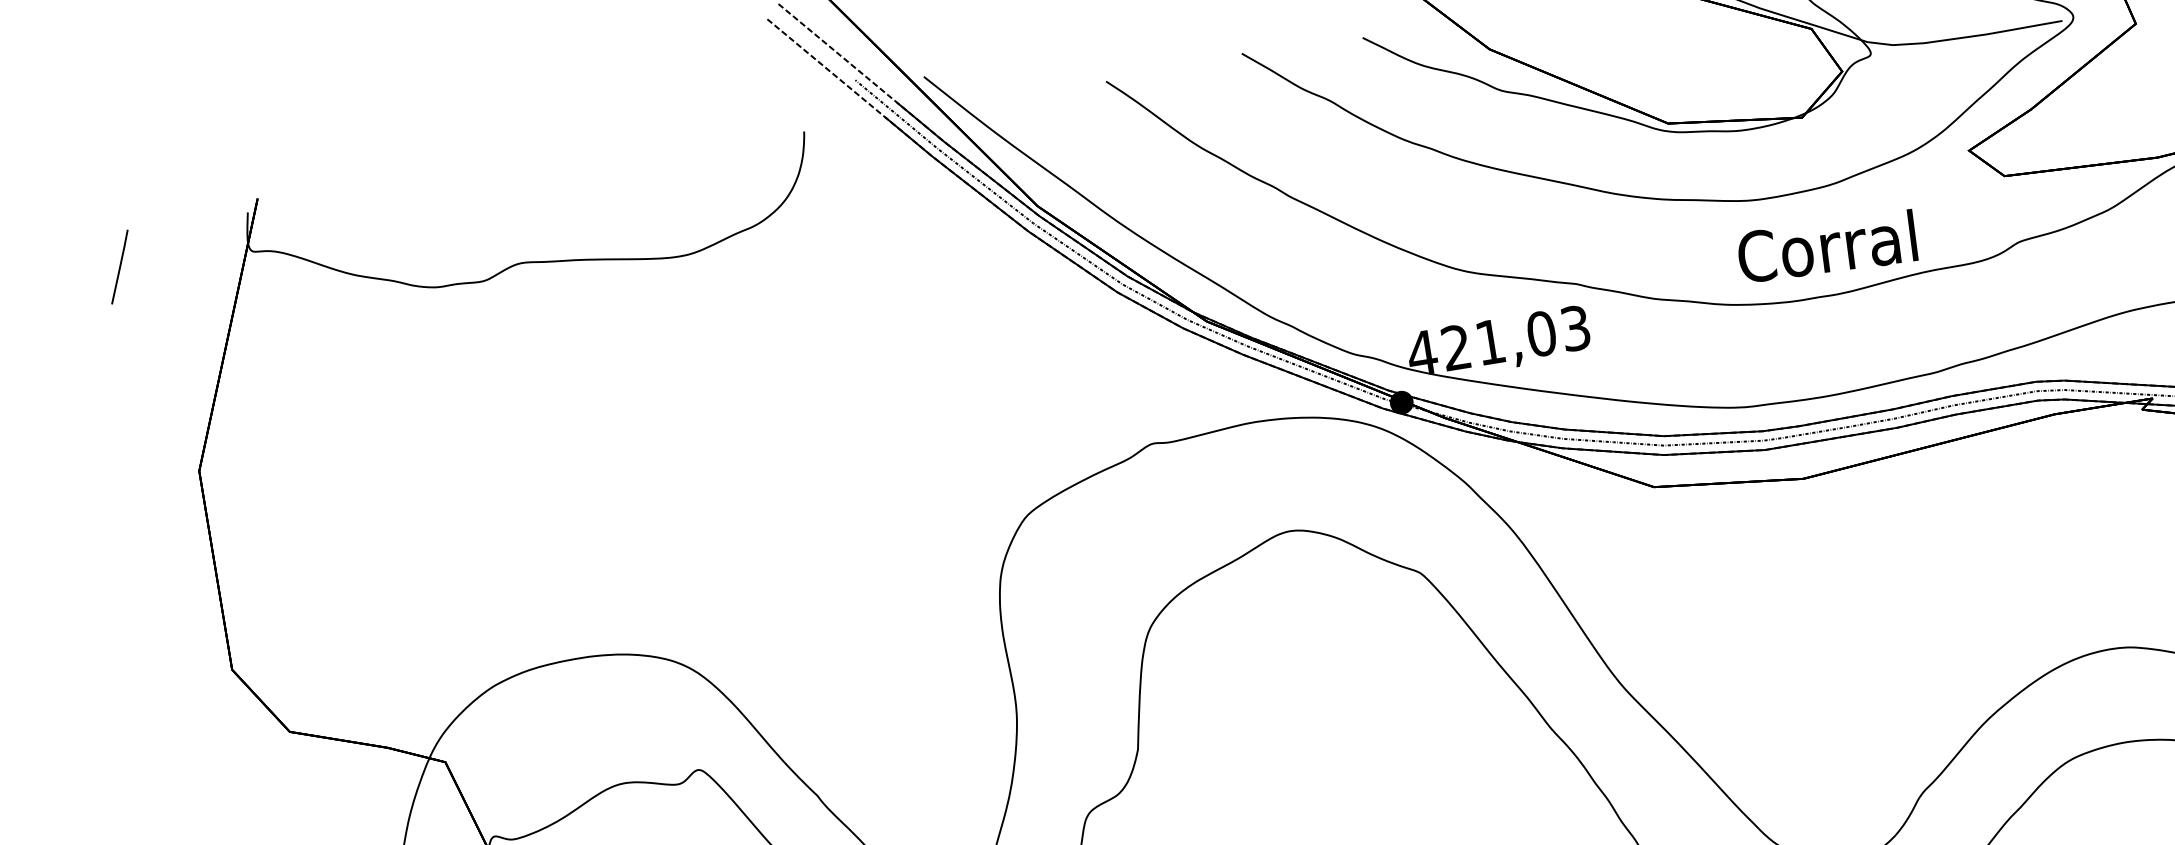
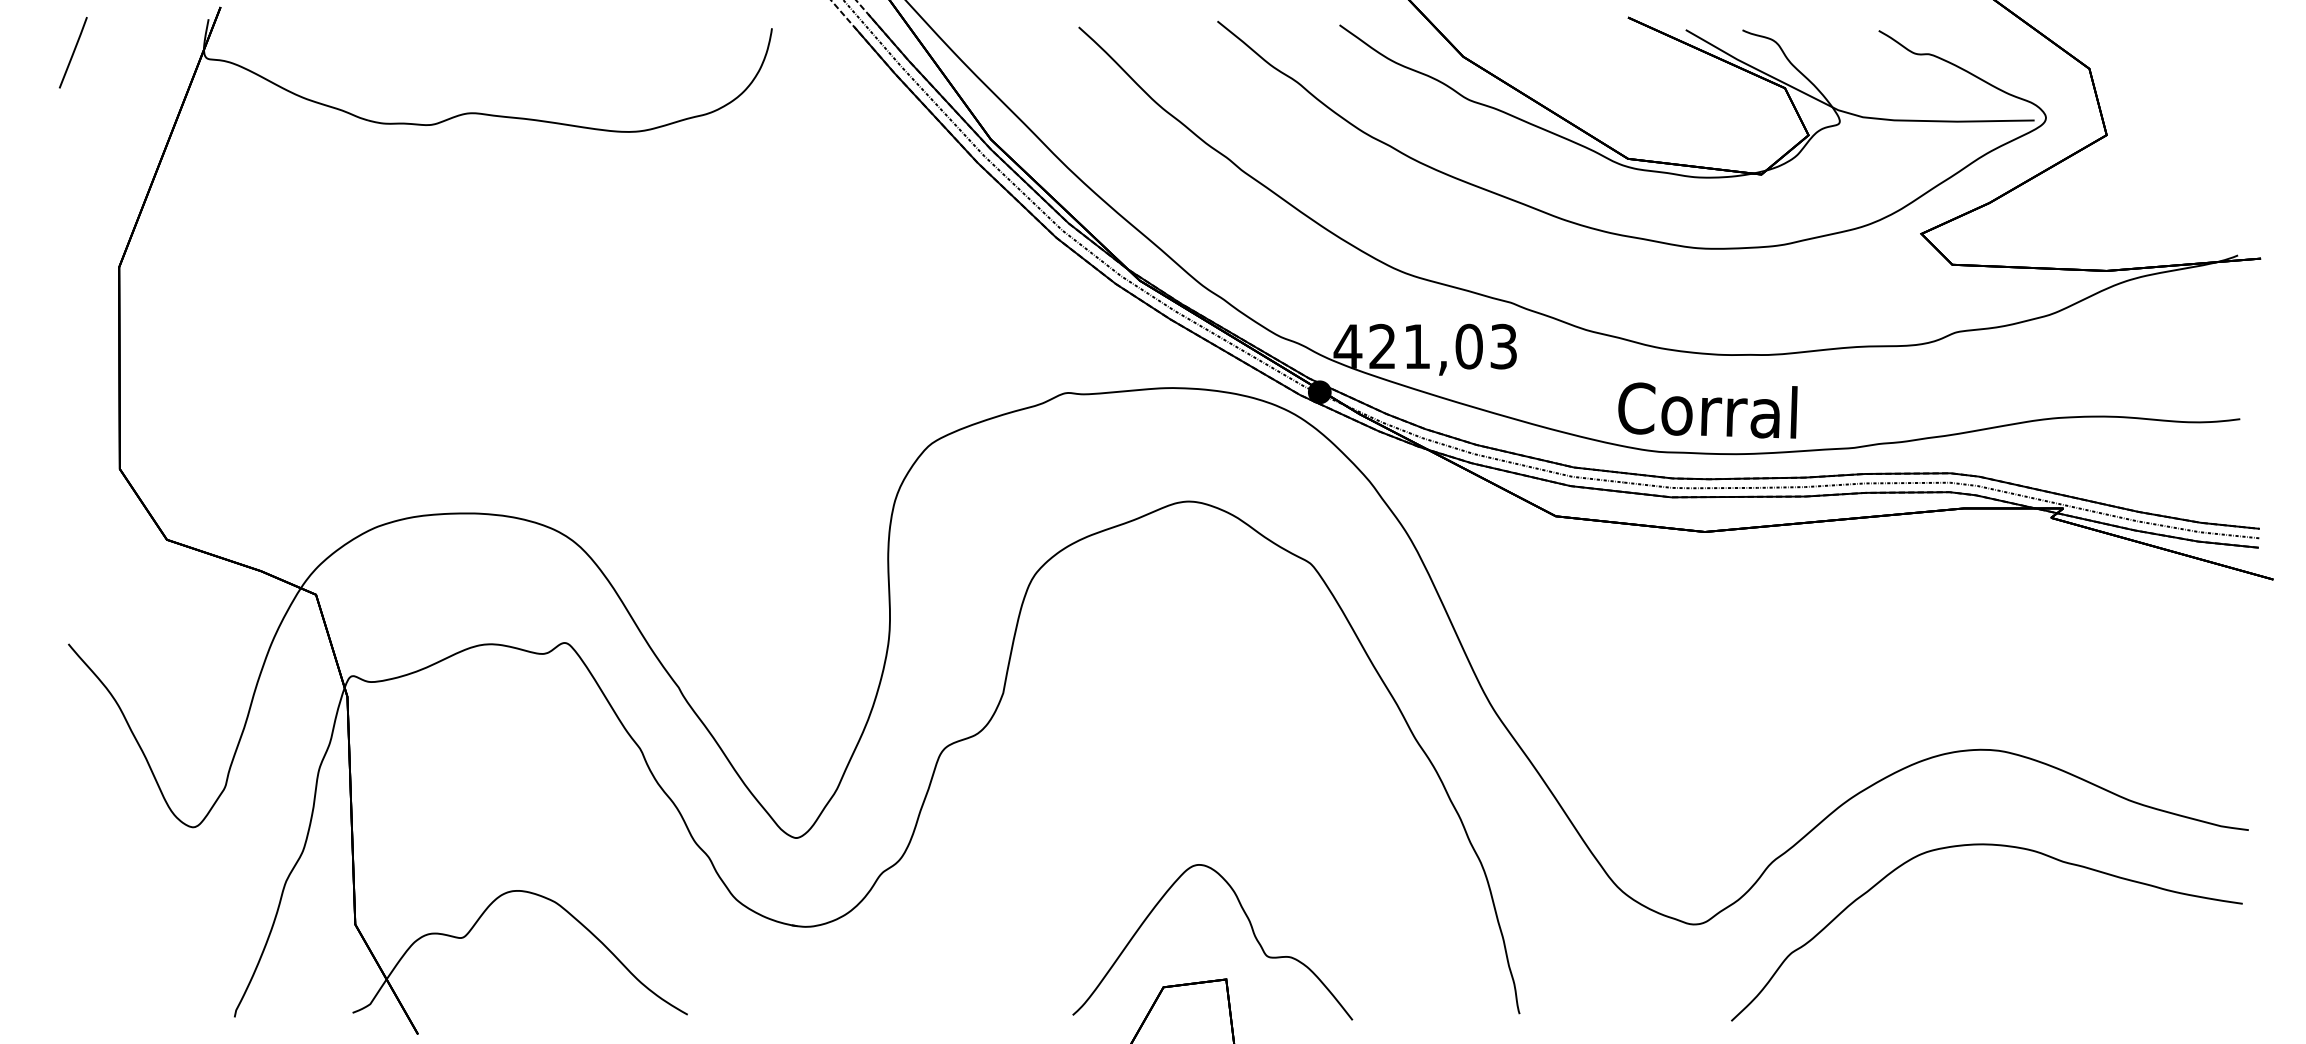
text: (1827, 247) -> (1707, 410), moved

